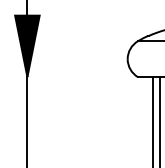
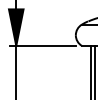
line: (71, 76) -> (42, 45), added

